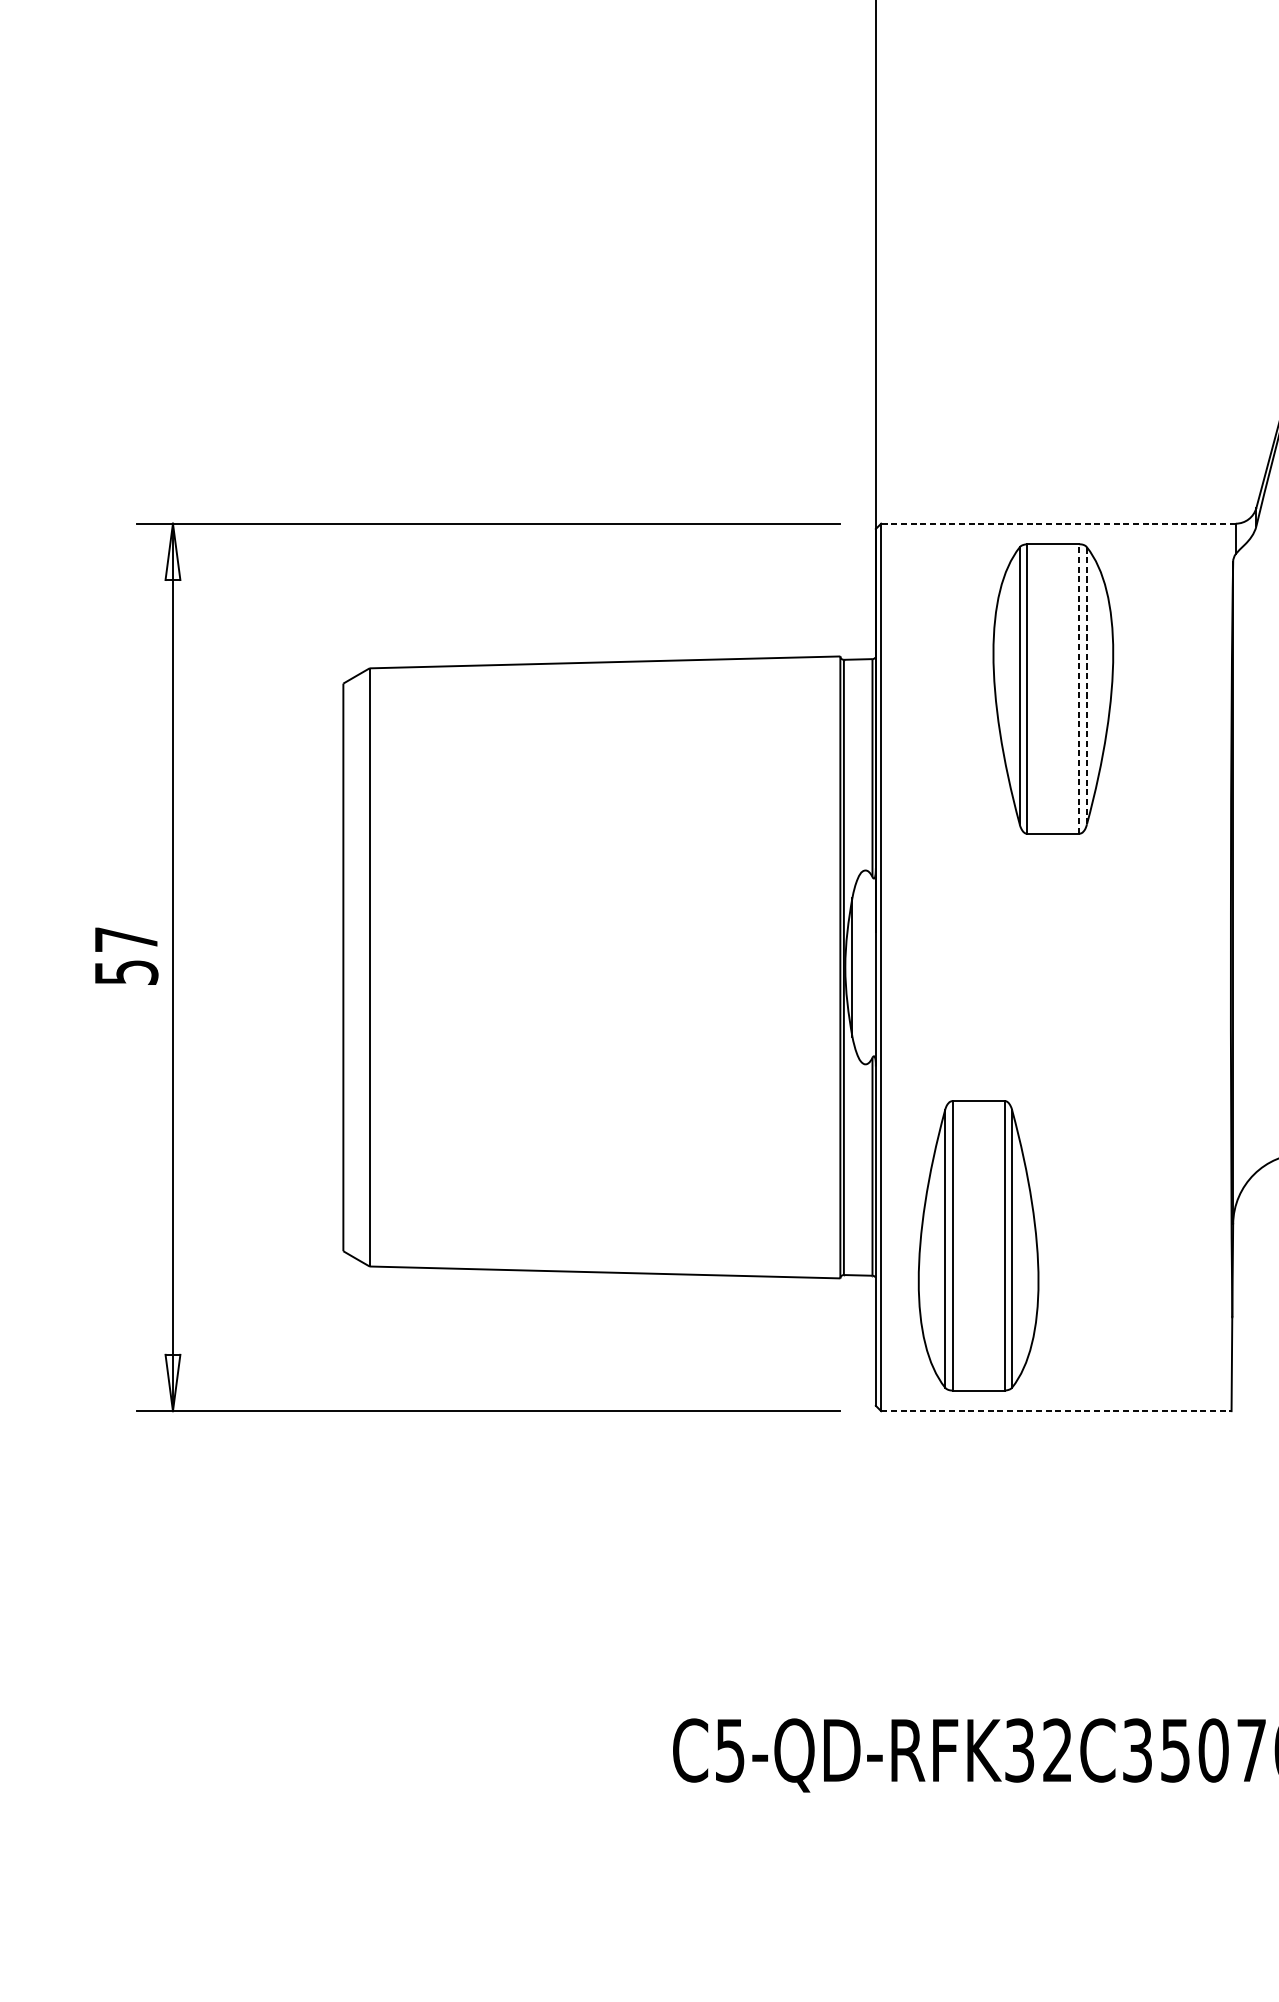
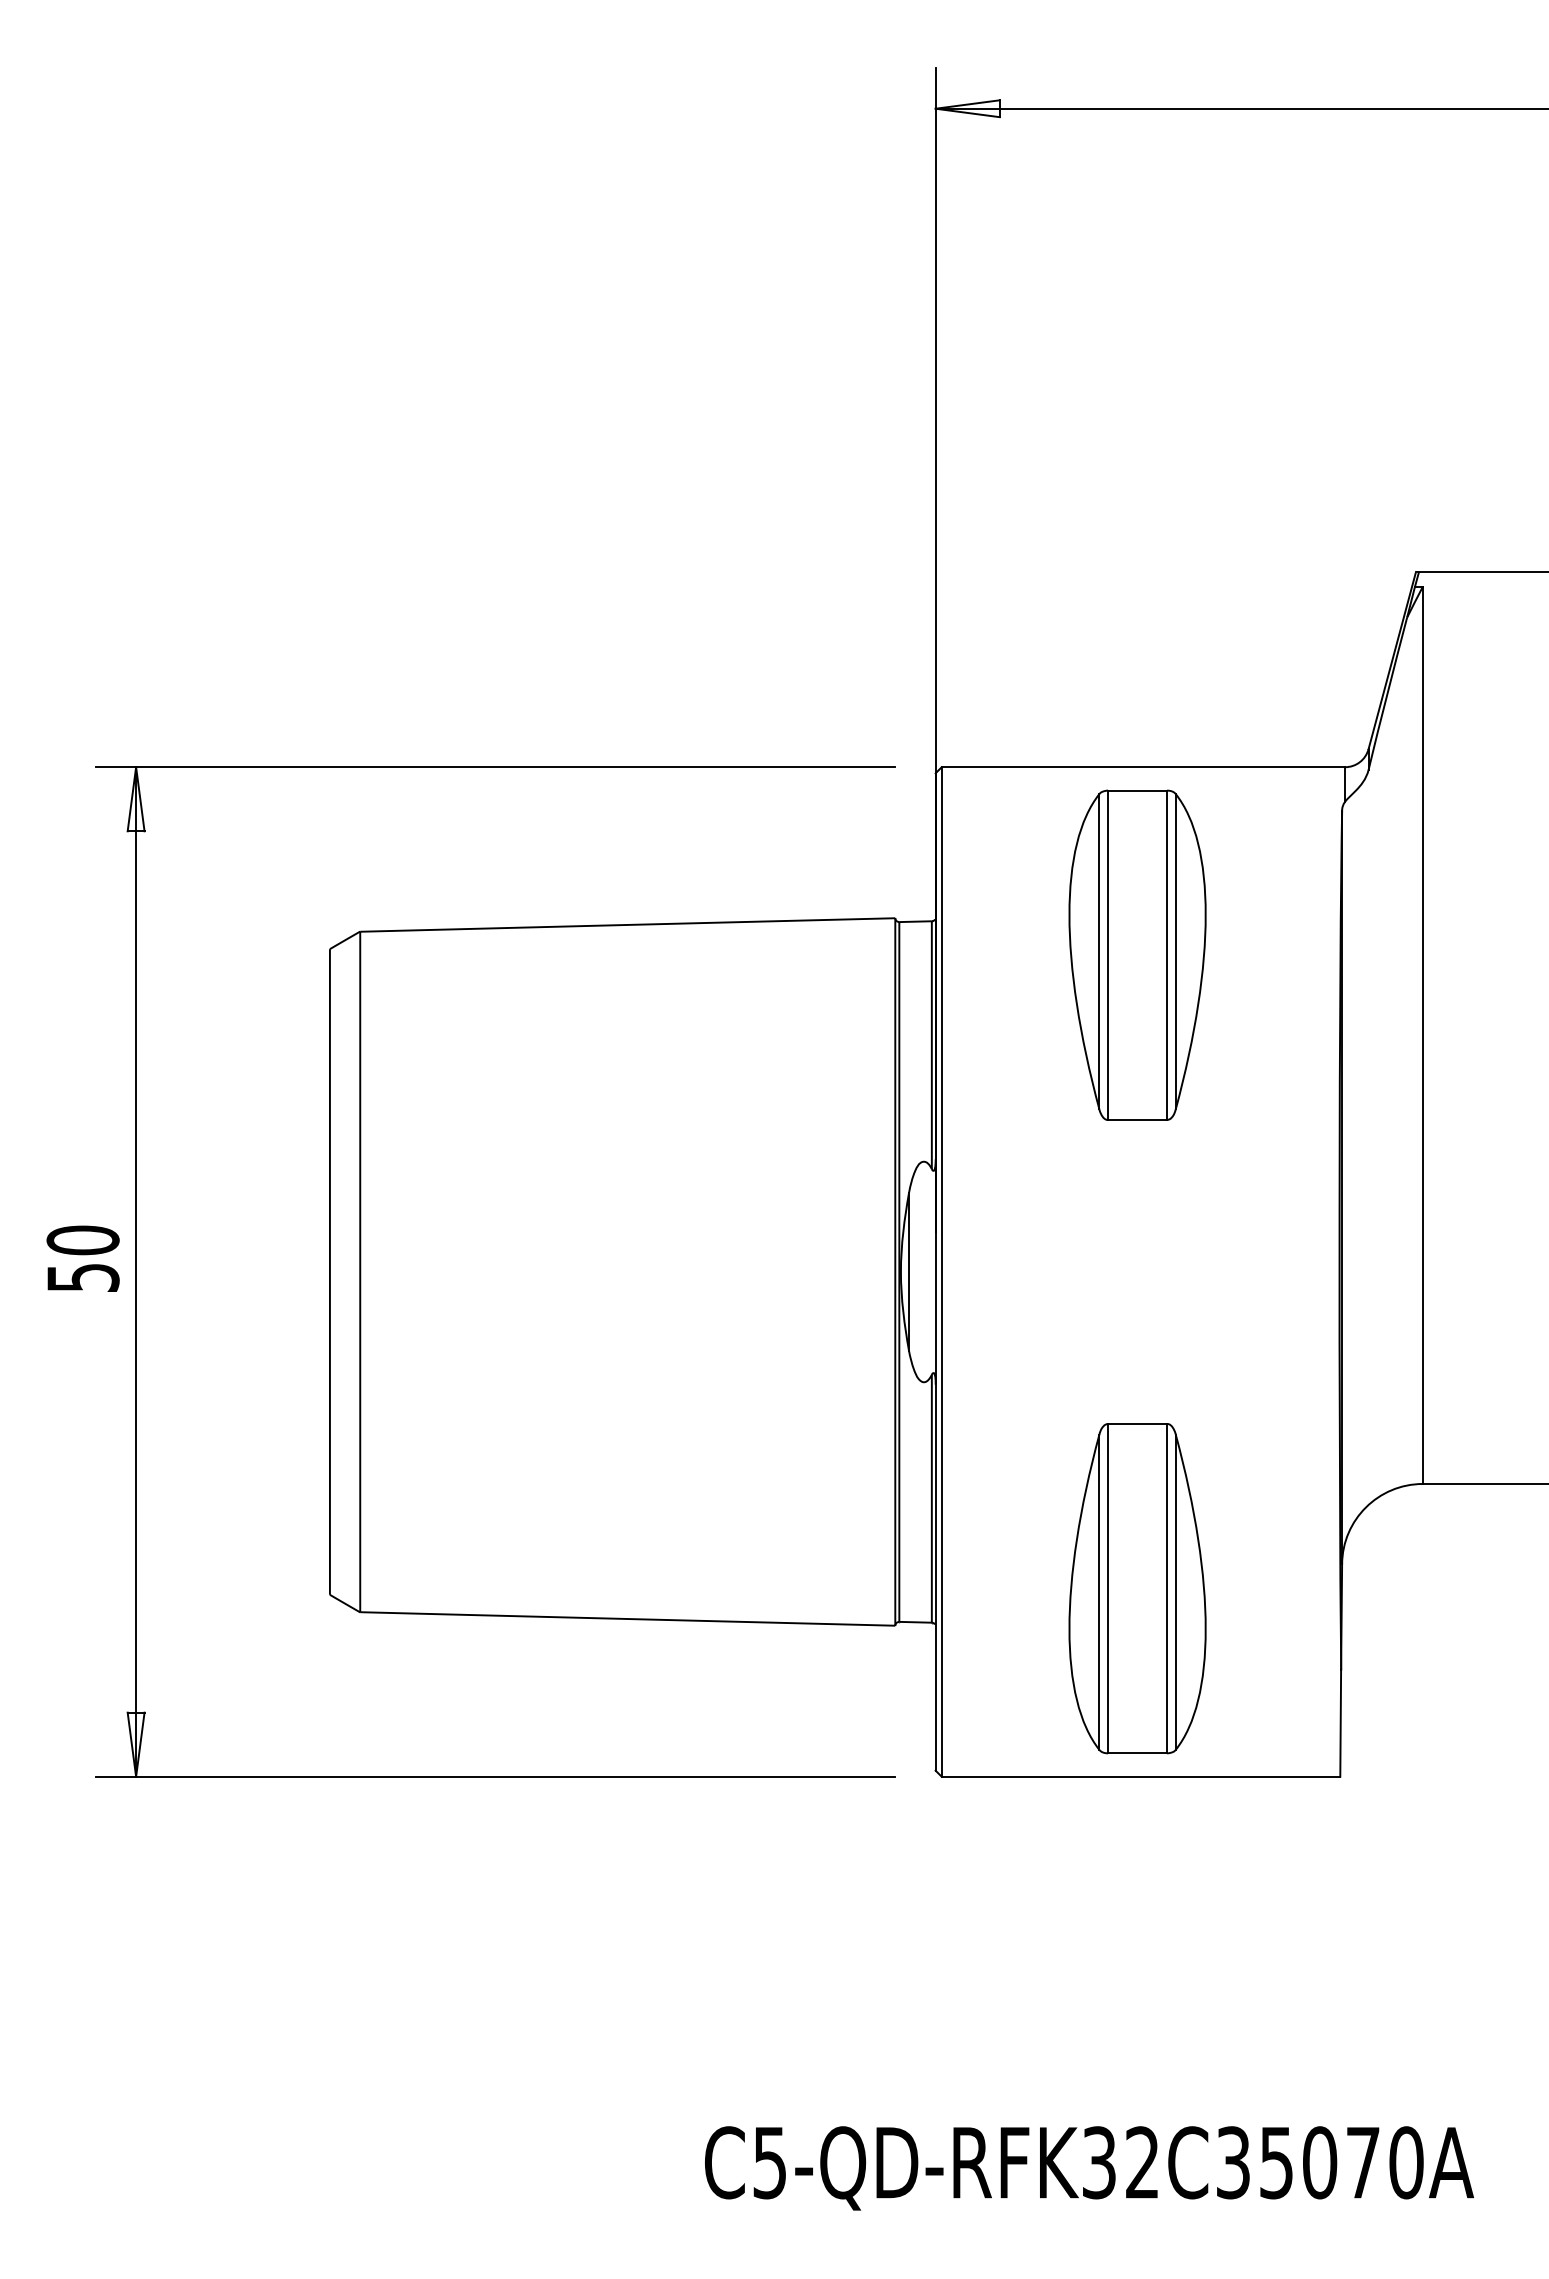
line: (1058, 523) -> (1143, 767), dashed -> solid
line: (1086, 685) -> (1175, 951), dashed -> solid
line: (1079, 689) -> (1167, 955), dashed -> solid
text: (125, 939) -> (82, 1240), 57 -> 50
part: (978, 1245) -> (1137, 1588), moved
line: (1056, 1410) -> (1141, 1776), dashed -> solid

